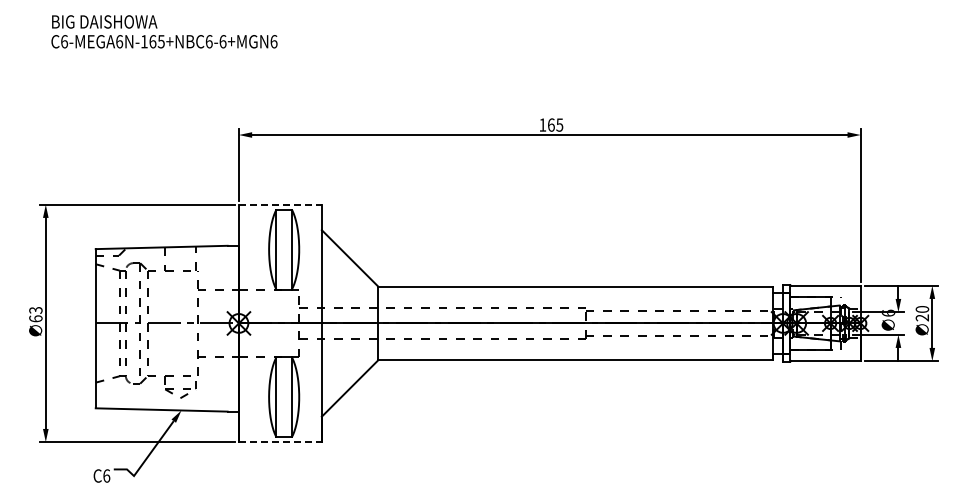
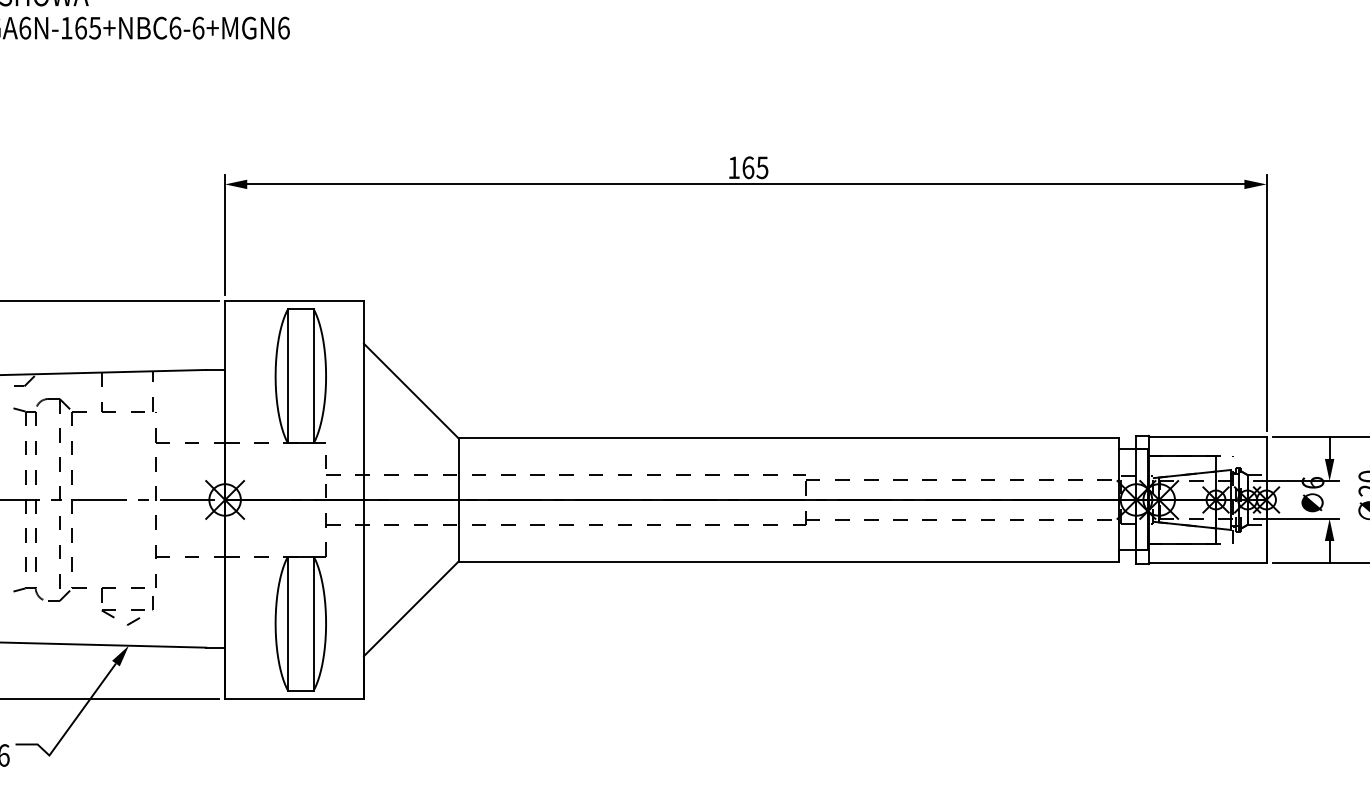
line: (280, 204) -> (294, 300), dashed -> solid
line: (280, 442) -> (294, 699), dashed -> solid

